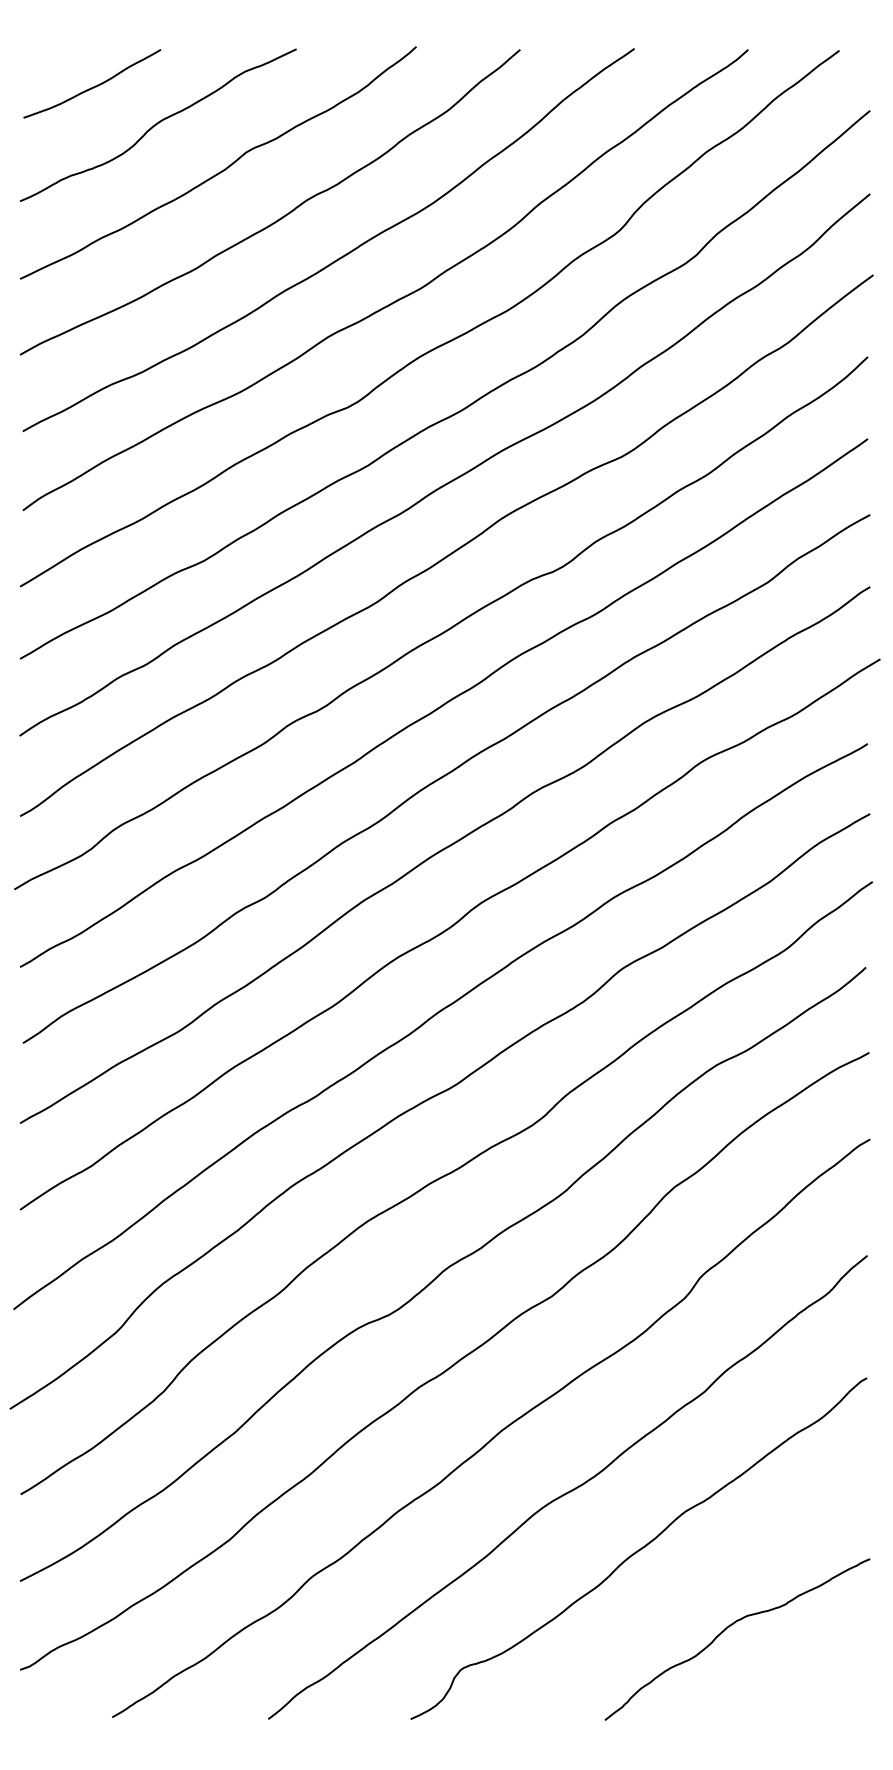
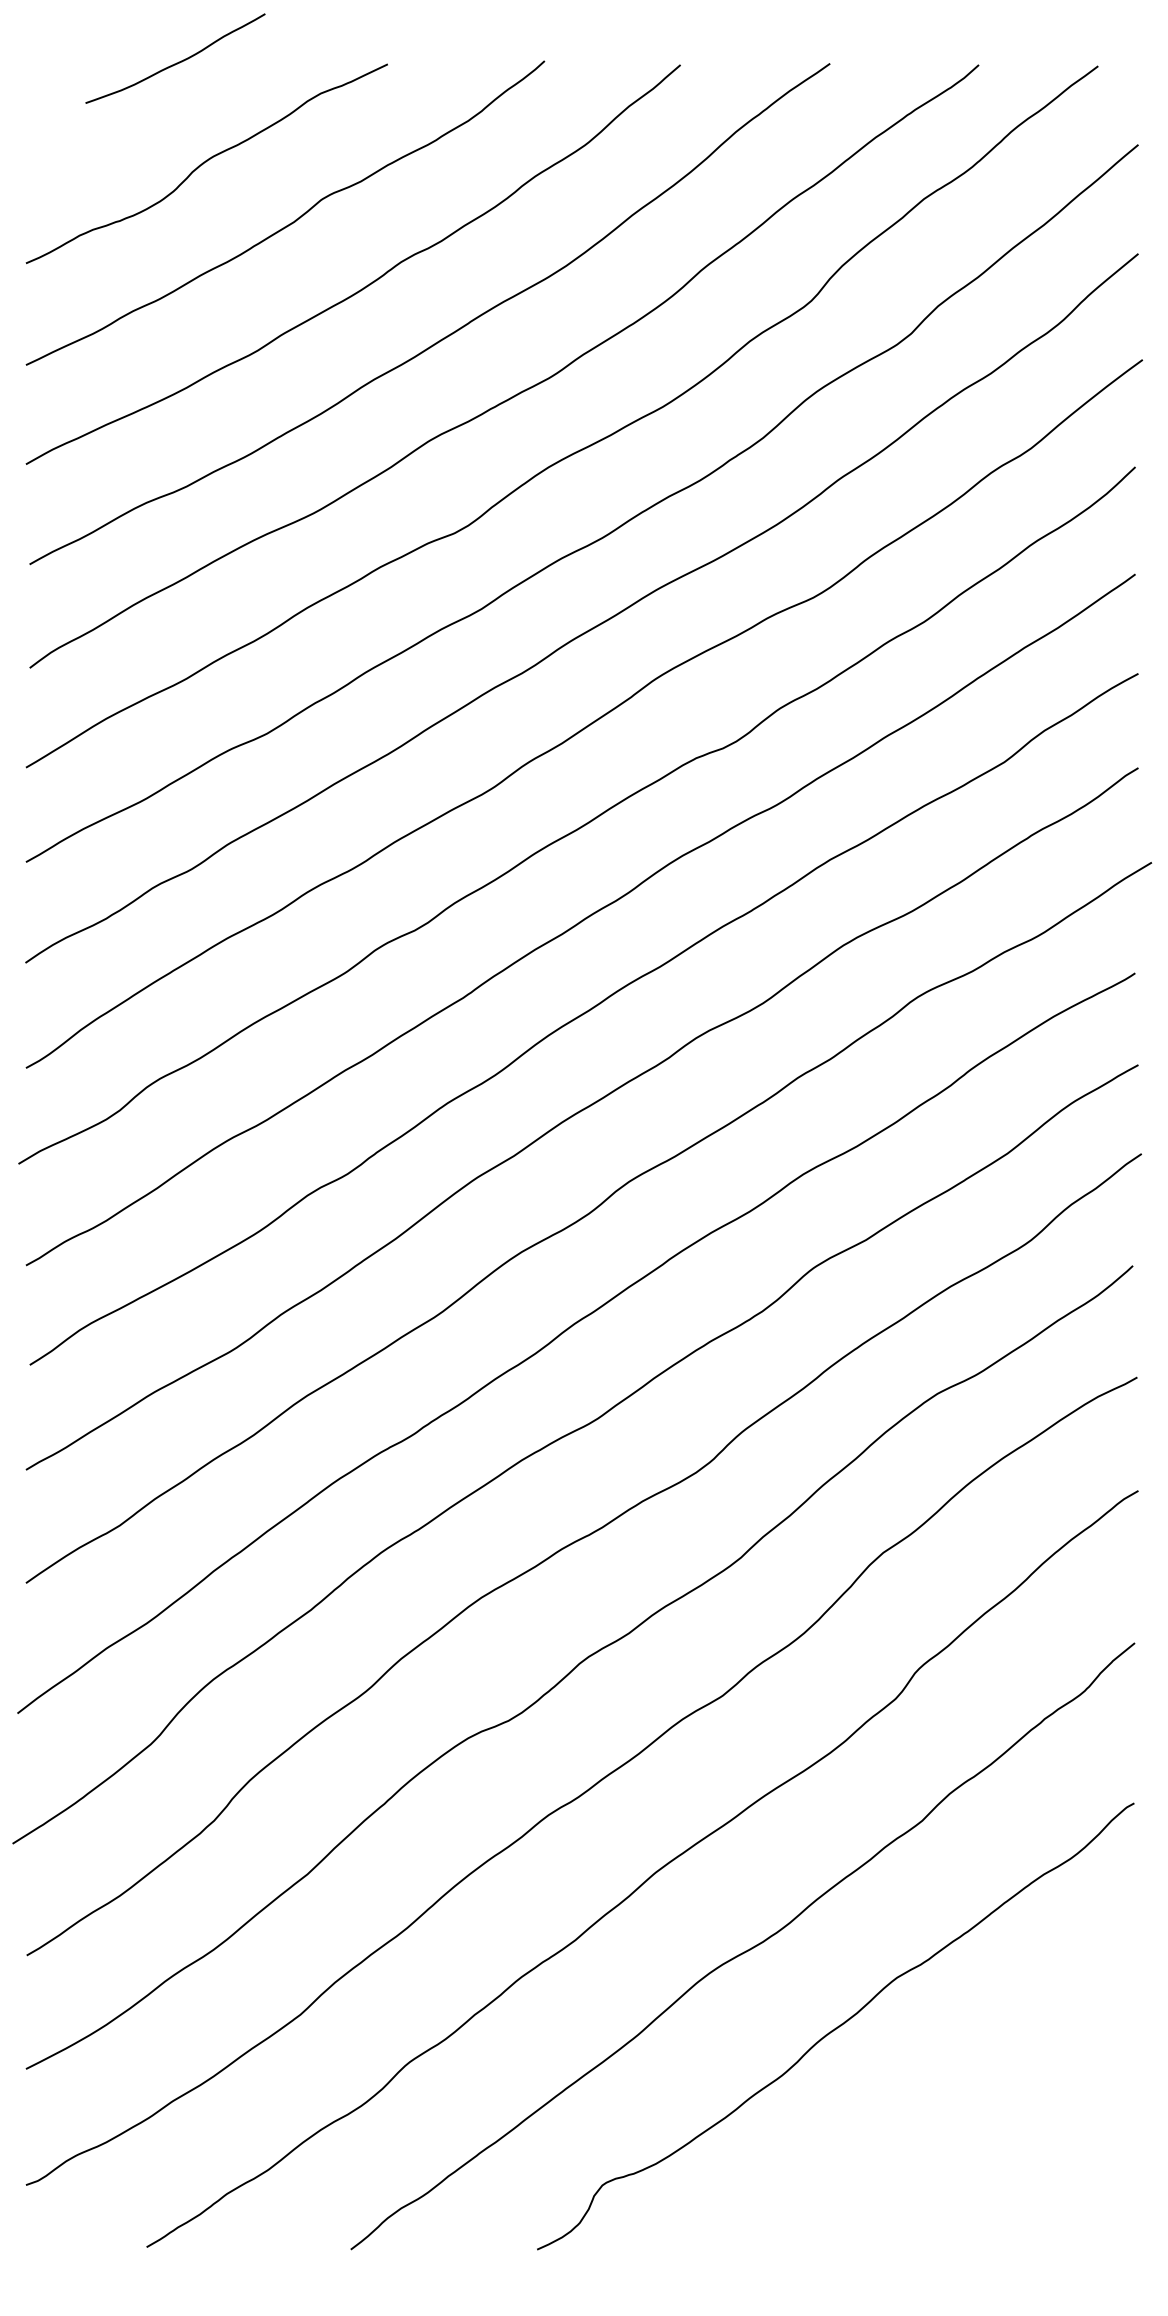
curve: (93, 86) -> (176, 62), moved
curve: (728, 1628) -> (952, 2130), removed

